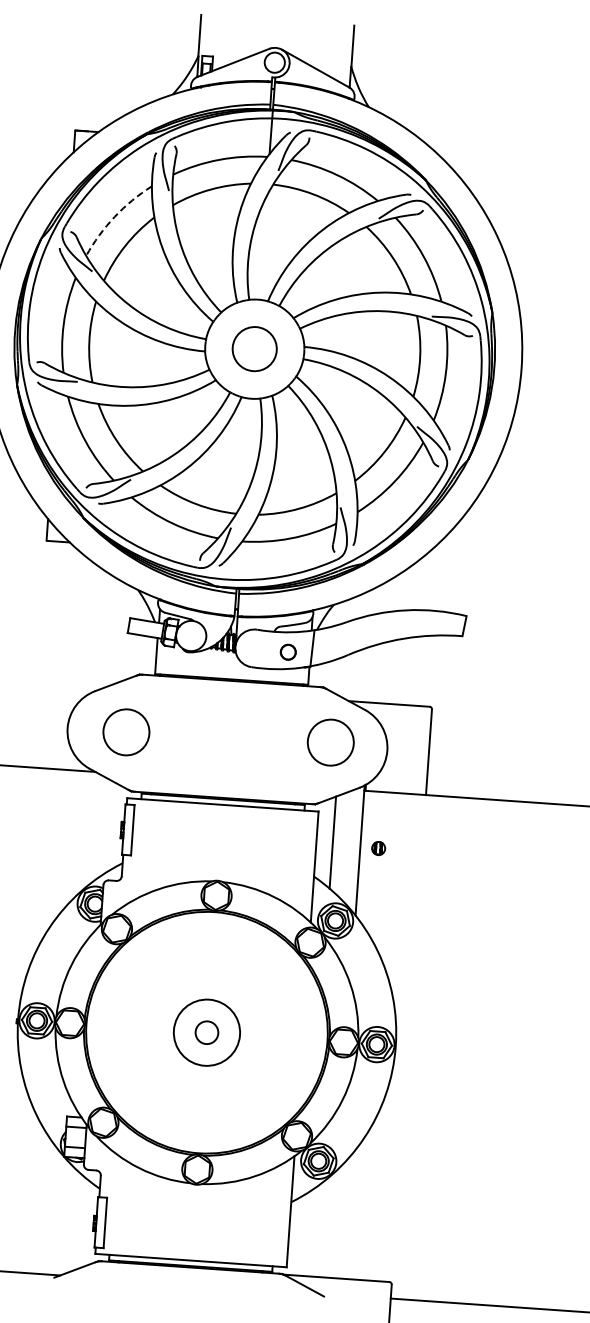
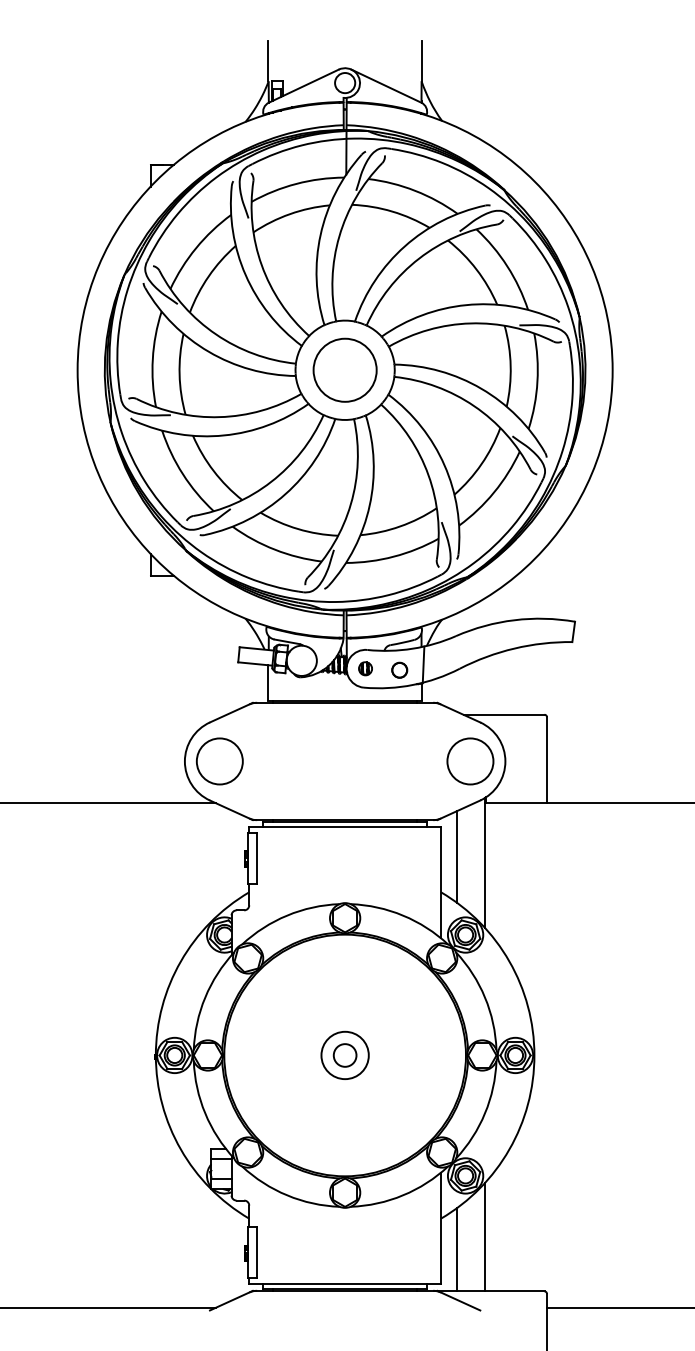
arc: (114, 217) -> (196, 248), dashed -> solid
circle: (254, 348) -> (344, 369), size x1.43
circle: (126, 732) -> (219, 761), moved
circle: (330, 742) -> (470, 761), moved
part: (378, 848) -> (365, 668), moved
circle: (206, 1032) -> (344, 1055), size x0.71
line: (334, 1223) -> (485, 1236), added
line: (305, 1234) -> (457, 1249), added

